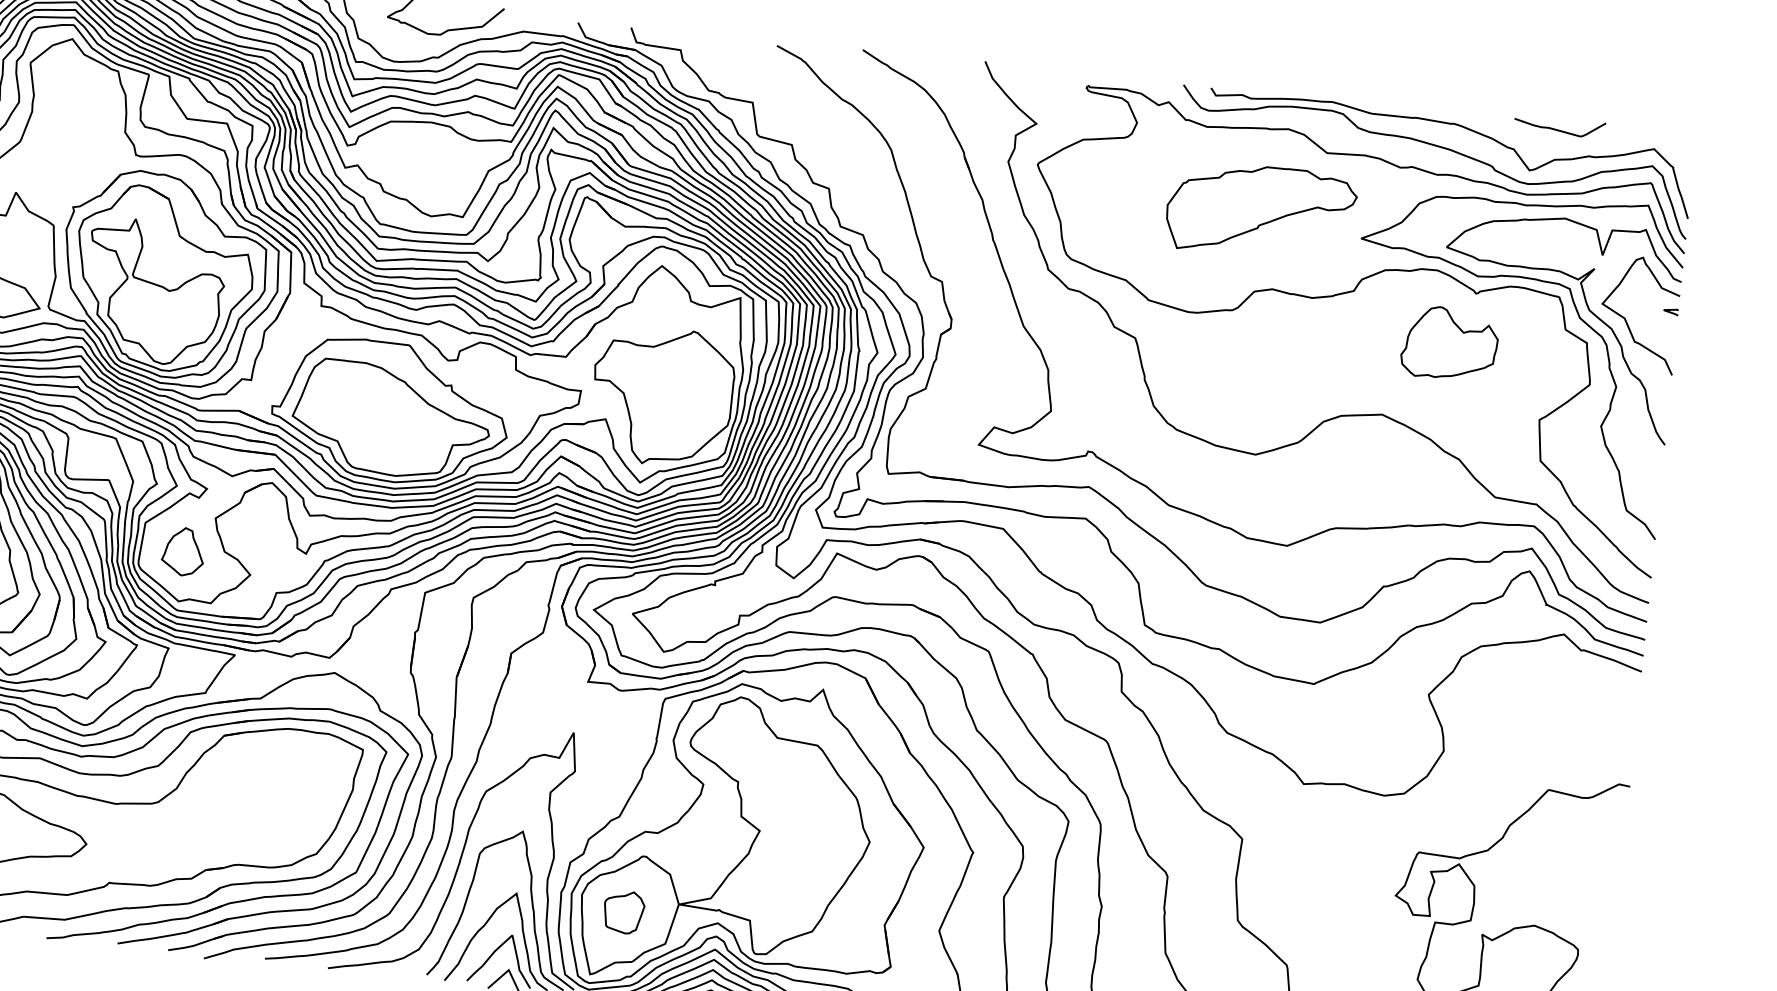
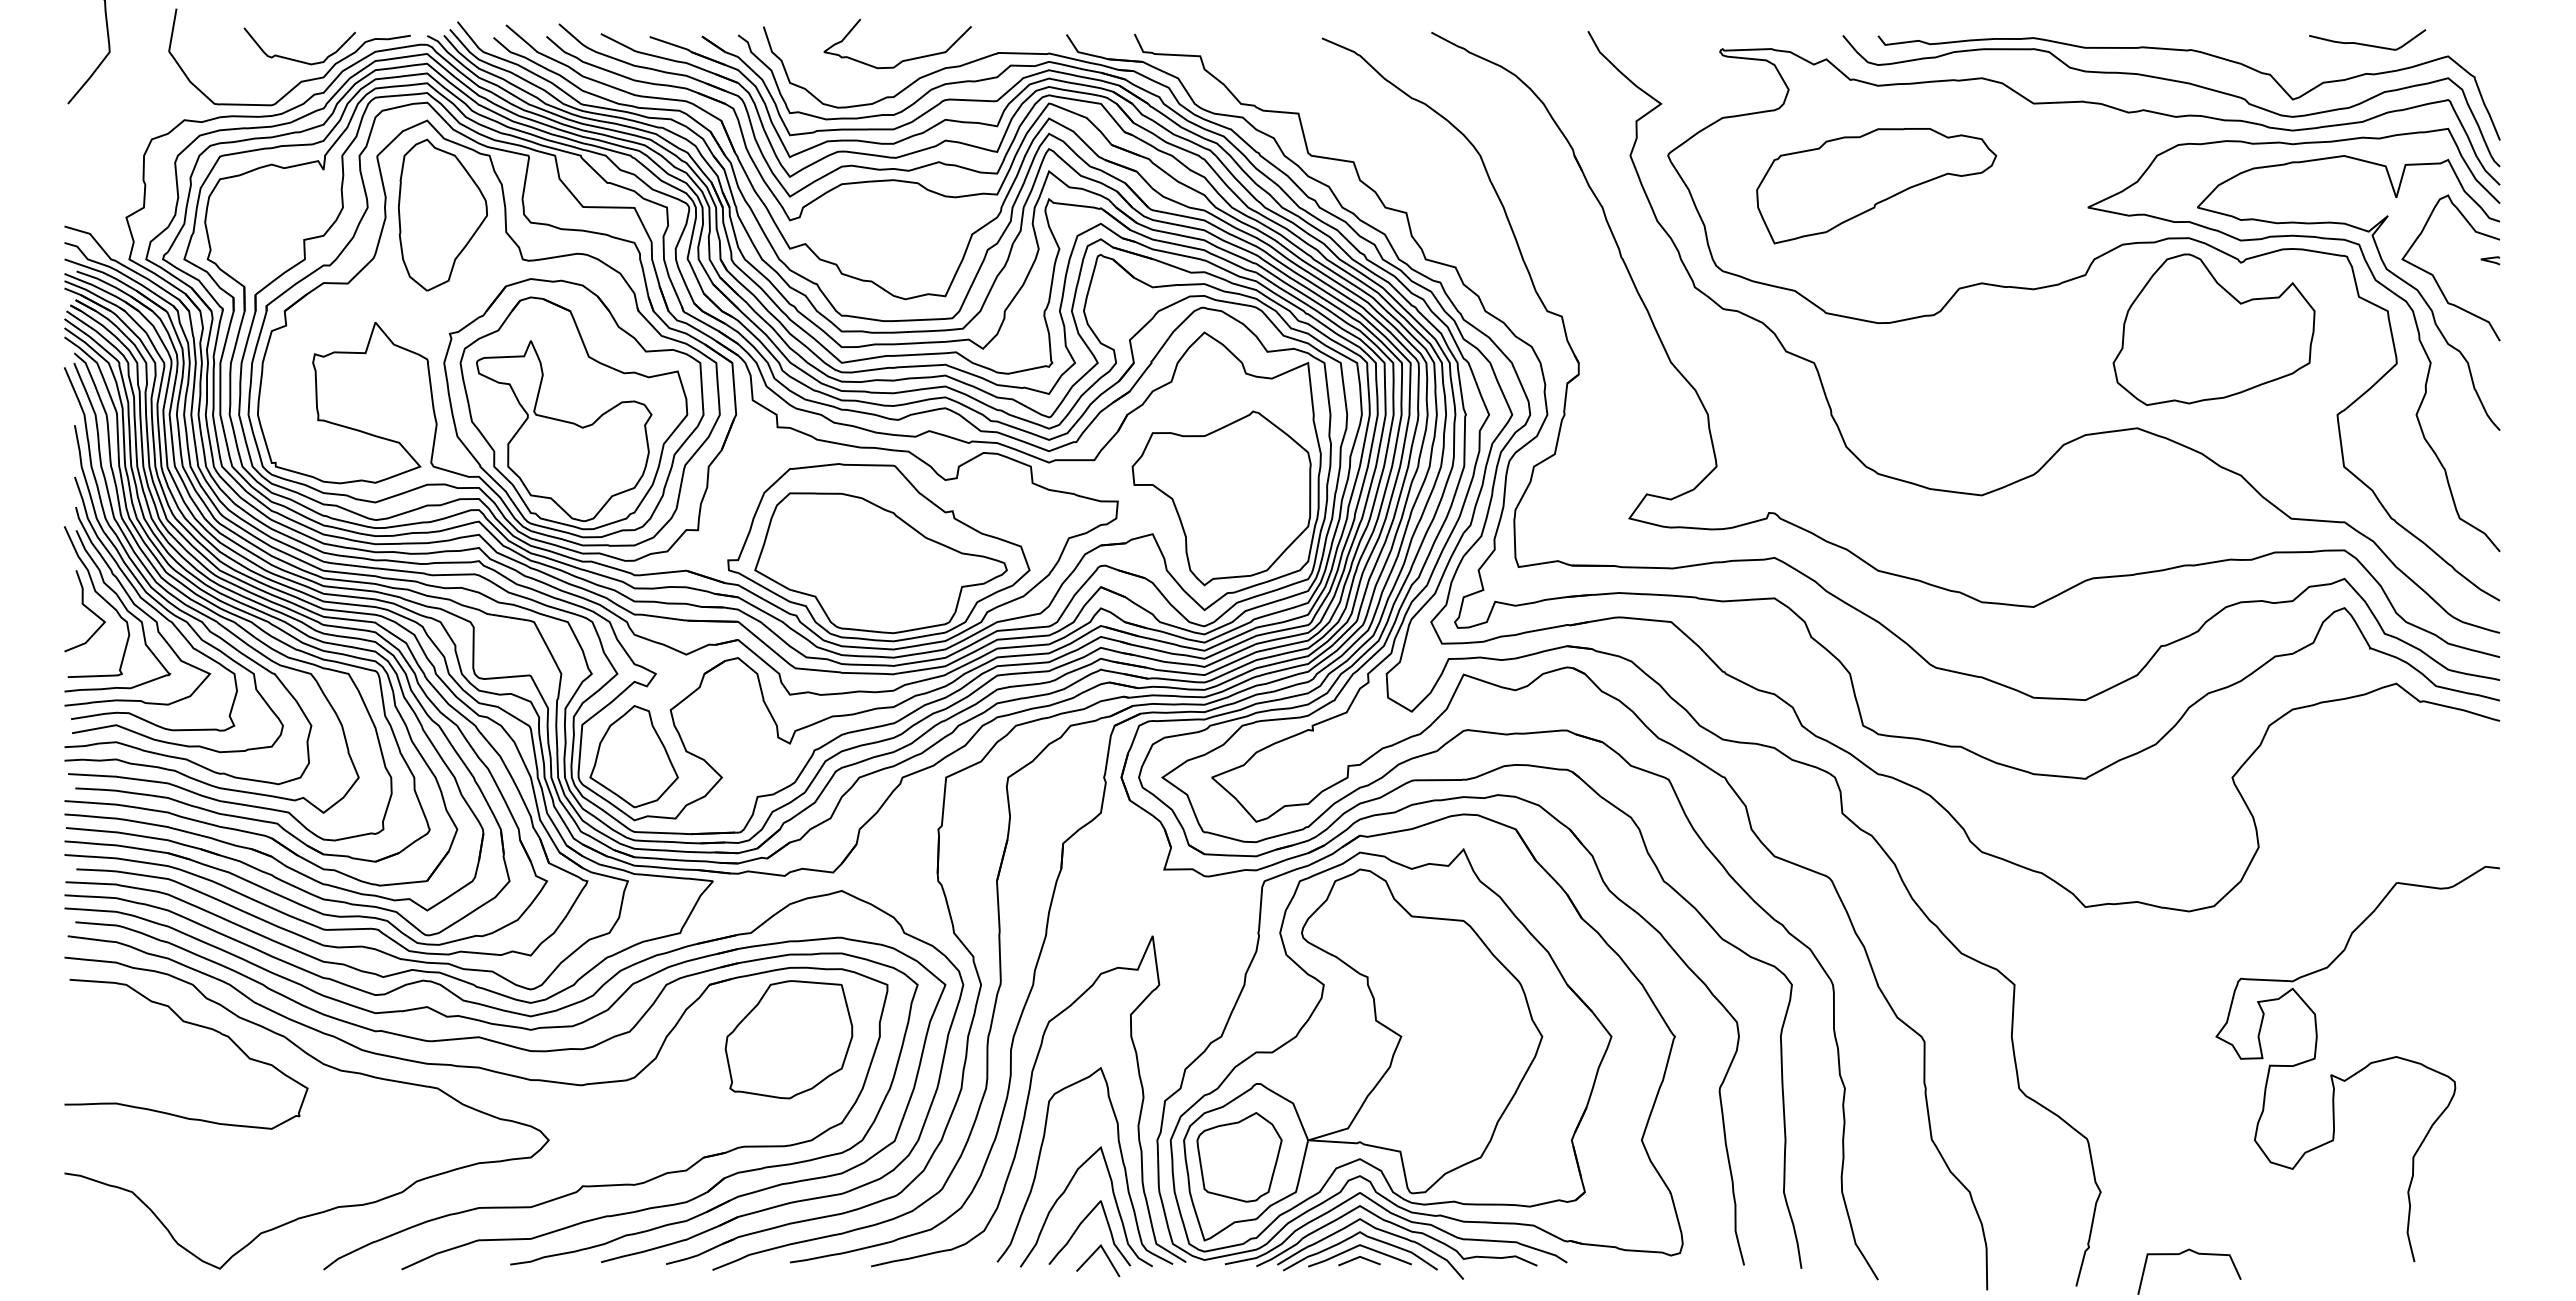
part: (76, 113) -> (442, 214), added
curve: (1557, 129) -> (2364, 43), moved
part: (1261, 211) -> (1876, 186), moved
part: (1449, 343) -> (2213, 329), size x1.67
part: (182, 551) -> (633, 756), size x1.67
part: (281, 784) -> (788, 1039), added
part: (623, 912) -> (1239, 1157), size x1.67

